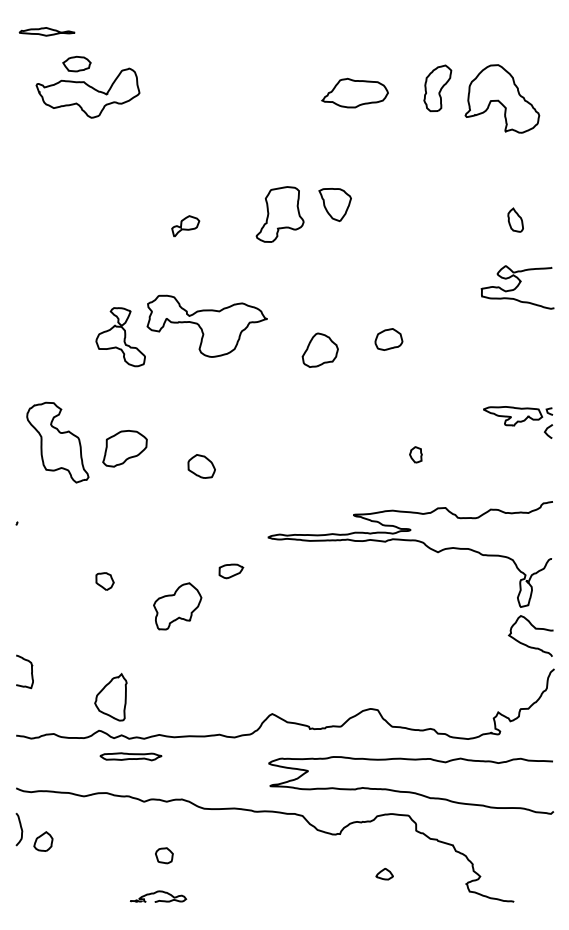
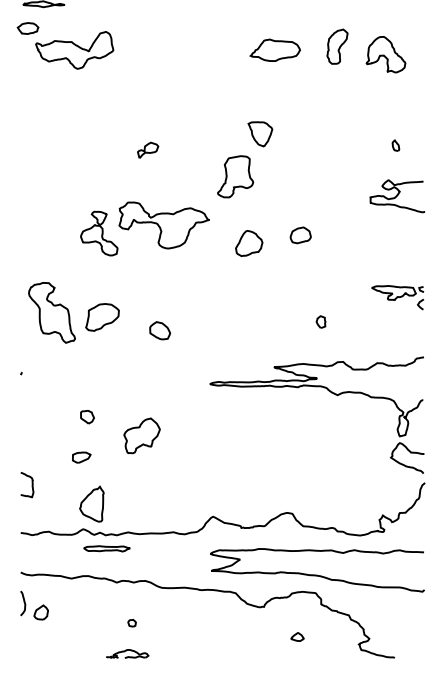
part: (76, 63) -> (27, 28), moved
part: (502, 98) -> (386, 54), size x0.7
part: (279, 214) -> (235, 176), moved
part: (515, 219) -> (395, 145), size x0.6
part: (231, 571) -> (81, 457), moved
part: (164, 855) -> (132, 622), size x0.6

